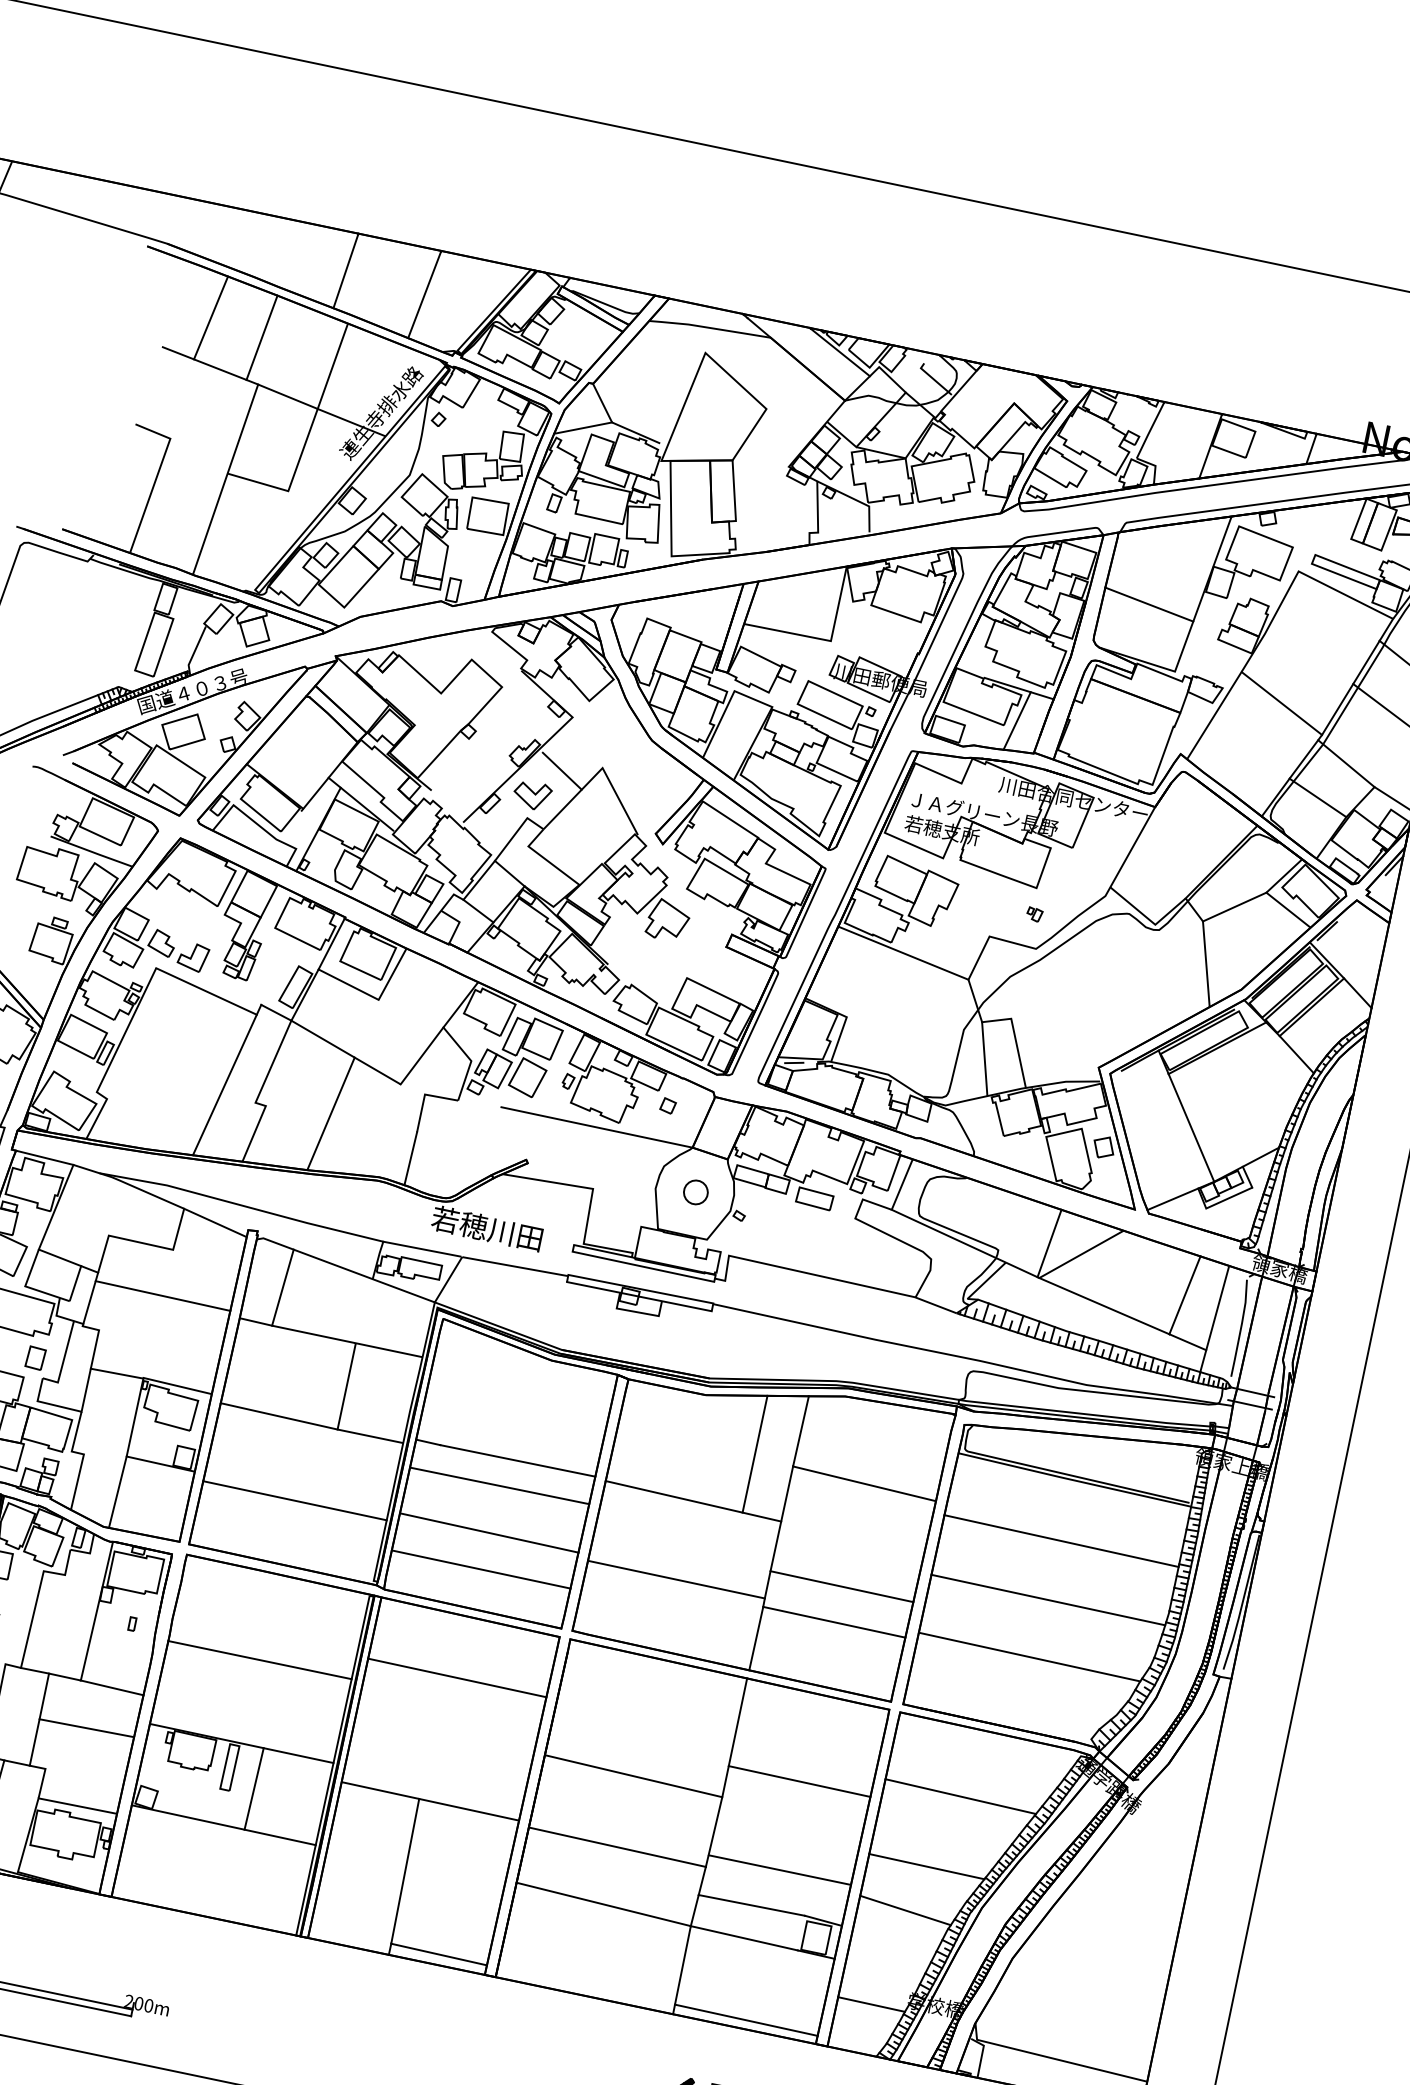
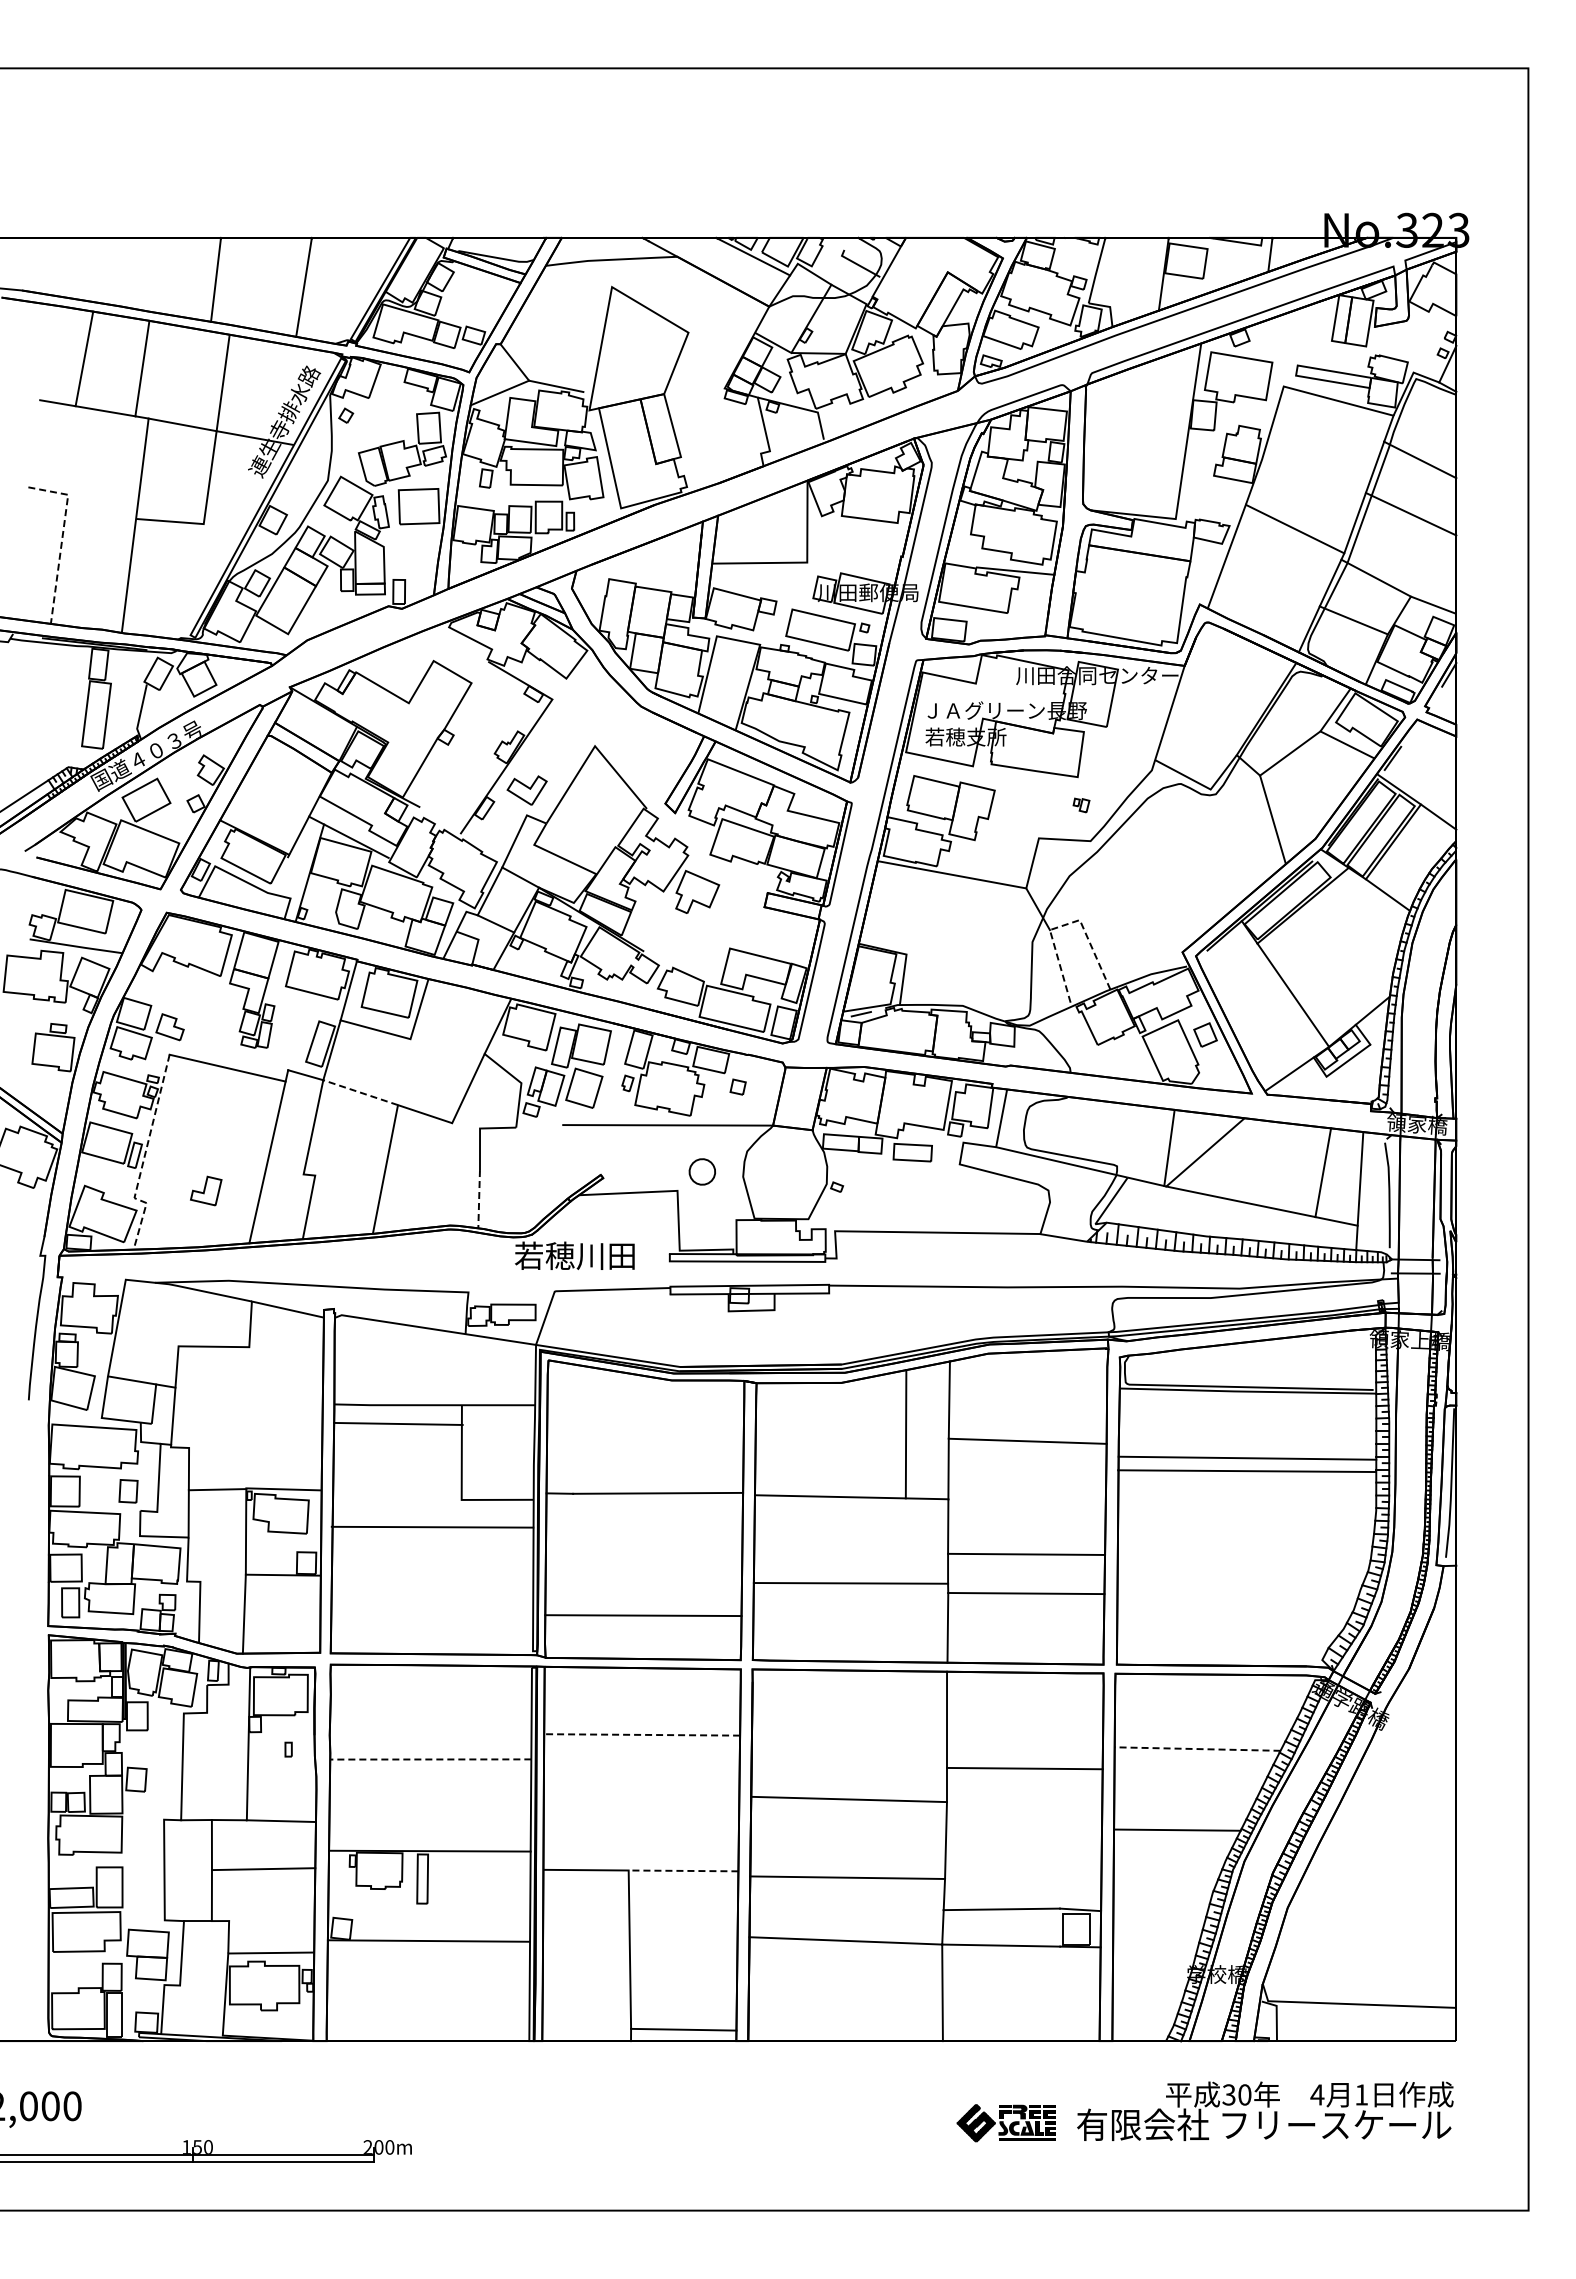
line: (156, 478) -> (62, 539), solid -> dashed
line: (1149, 604) -> (1134, 454), removed
line: (1017, 720) -> (1020, 605), removed
line: (561, 771) -> (552, 758), removed
part: (193, 956) -> (206, 1190), moved
line: (995, 1020) -> (1063, 925), solid -> dashed
line: (322, 1038) -> (360, 1092), solid -> dashed
line: (113, 1057) -> (144, 1158), solid -> dashed
line: (44, 1157) -> (93, 1278), removed
line: (411, 1159) -> (479, 1199), solid -> dashed
part: (695, 1191) -> (701, 1171), moved
line: (421, 1248) -> (510, 1291), removed
line: (283, 1287) -> (373, 1362), removed
line: (162, 1295) -> (248, 1397), removed
line: (279, 1415) -> (398, 1423), moved
line: (499, 1485) -> (644, 1523), removed
line: (295, 1500) -> (432, 1526), moved
line: (488, 1532) -> (643, 1575), removed
line: (1048, 1600) -> (1246, 1471), moved
line: (1029, 1656) -> (1239, 1586), removed
line: (259, 1660) -> (430, 1759), solid -> dashed
line: (457, 1677) -> (642, 1734), solid -> dashed
line: (253, 1789) -> (452, 1896), removed
line: (960, 1796) -> (1197, 1749), solid -> dashed
line: (469, 1809) -> (683, 1870), solid -> dashed
line: (779, 1870) -> (1023, 1866), removed
line: (905, 1910) -> (1164, 1880), removed
line: (871, 2003) -> (1149, 1986), removed
line: (745, 2020) -> (1020, 2031), removed

